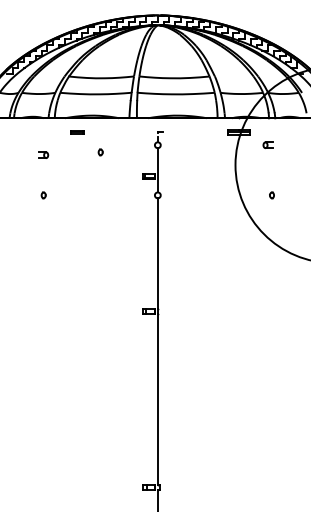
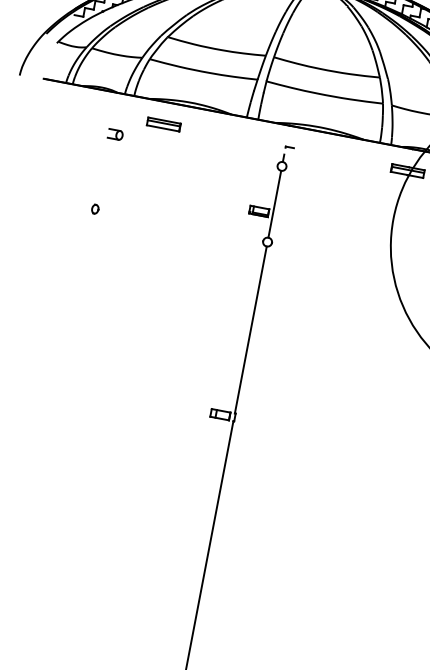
part: (76, 132) -> (162, 123), size x1.67
part: (100, 152) -> (193, 160), removed
part: (43, 154) -> (115, 133), moved

